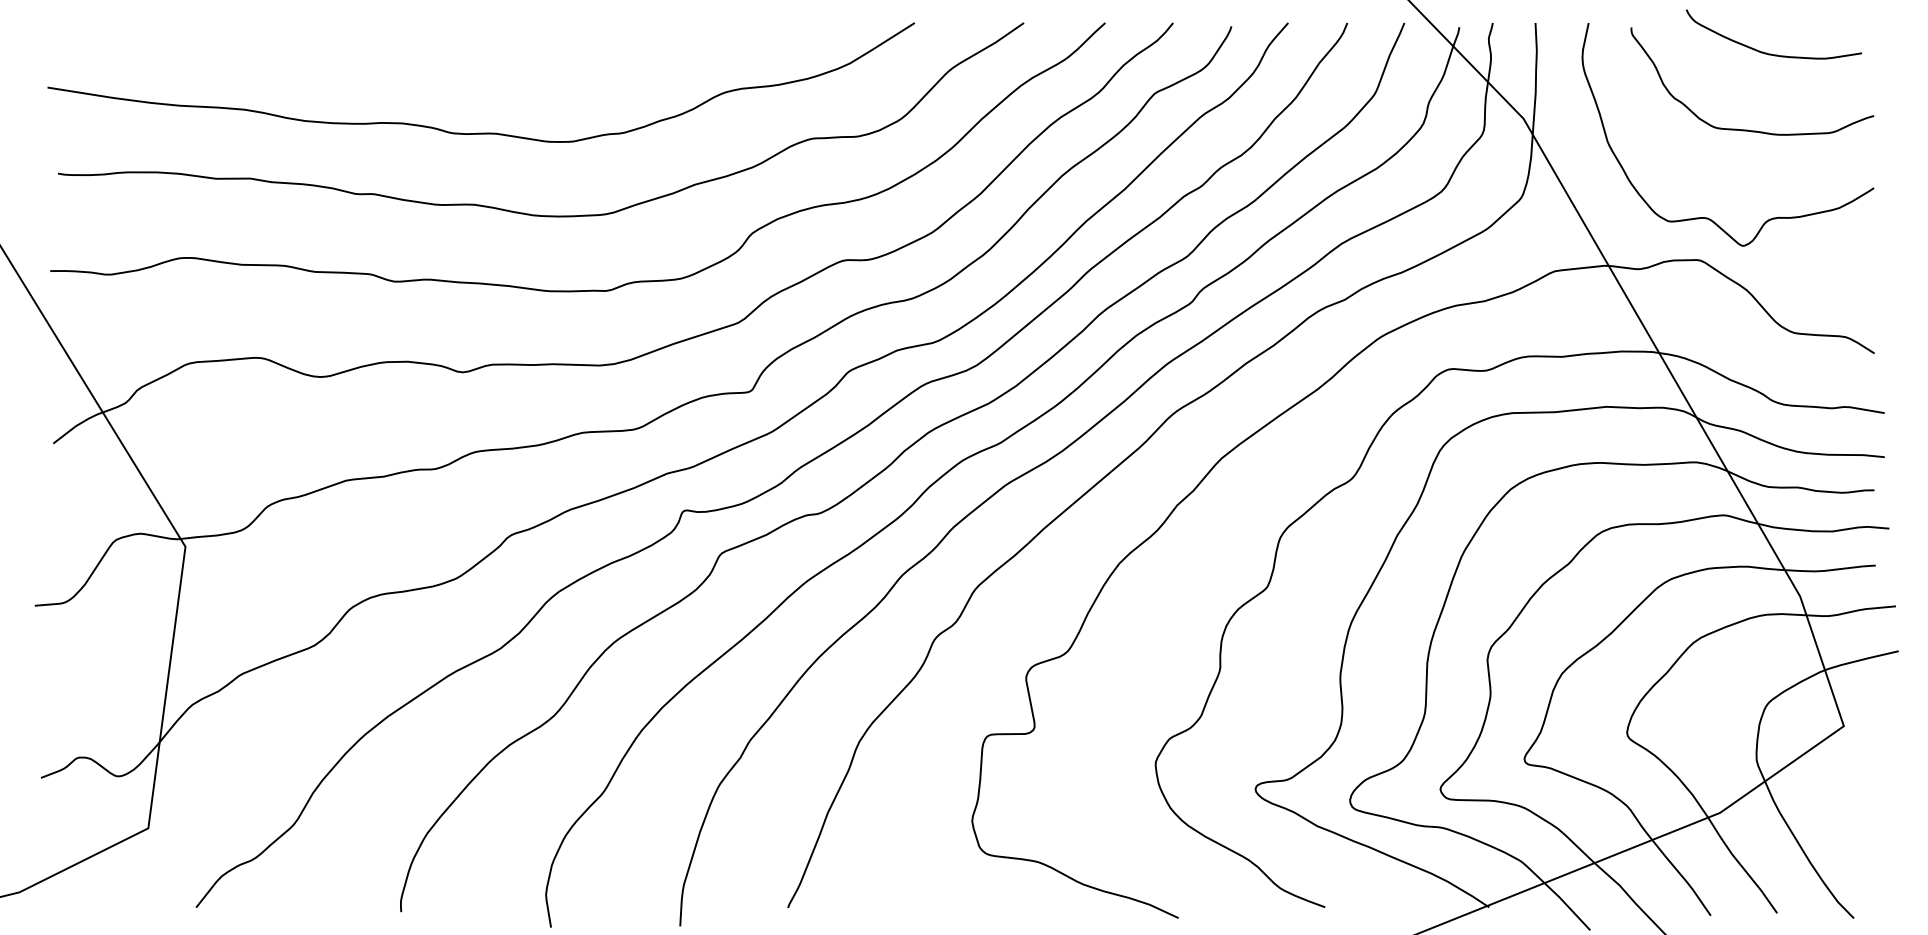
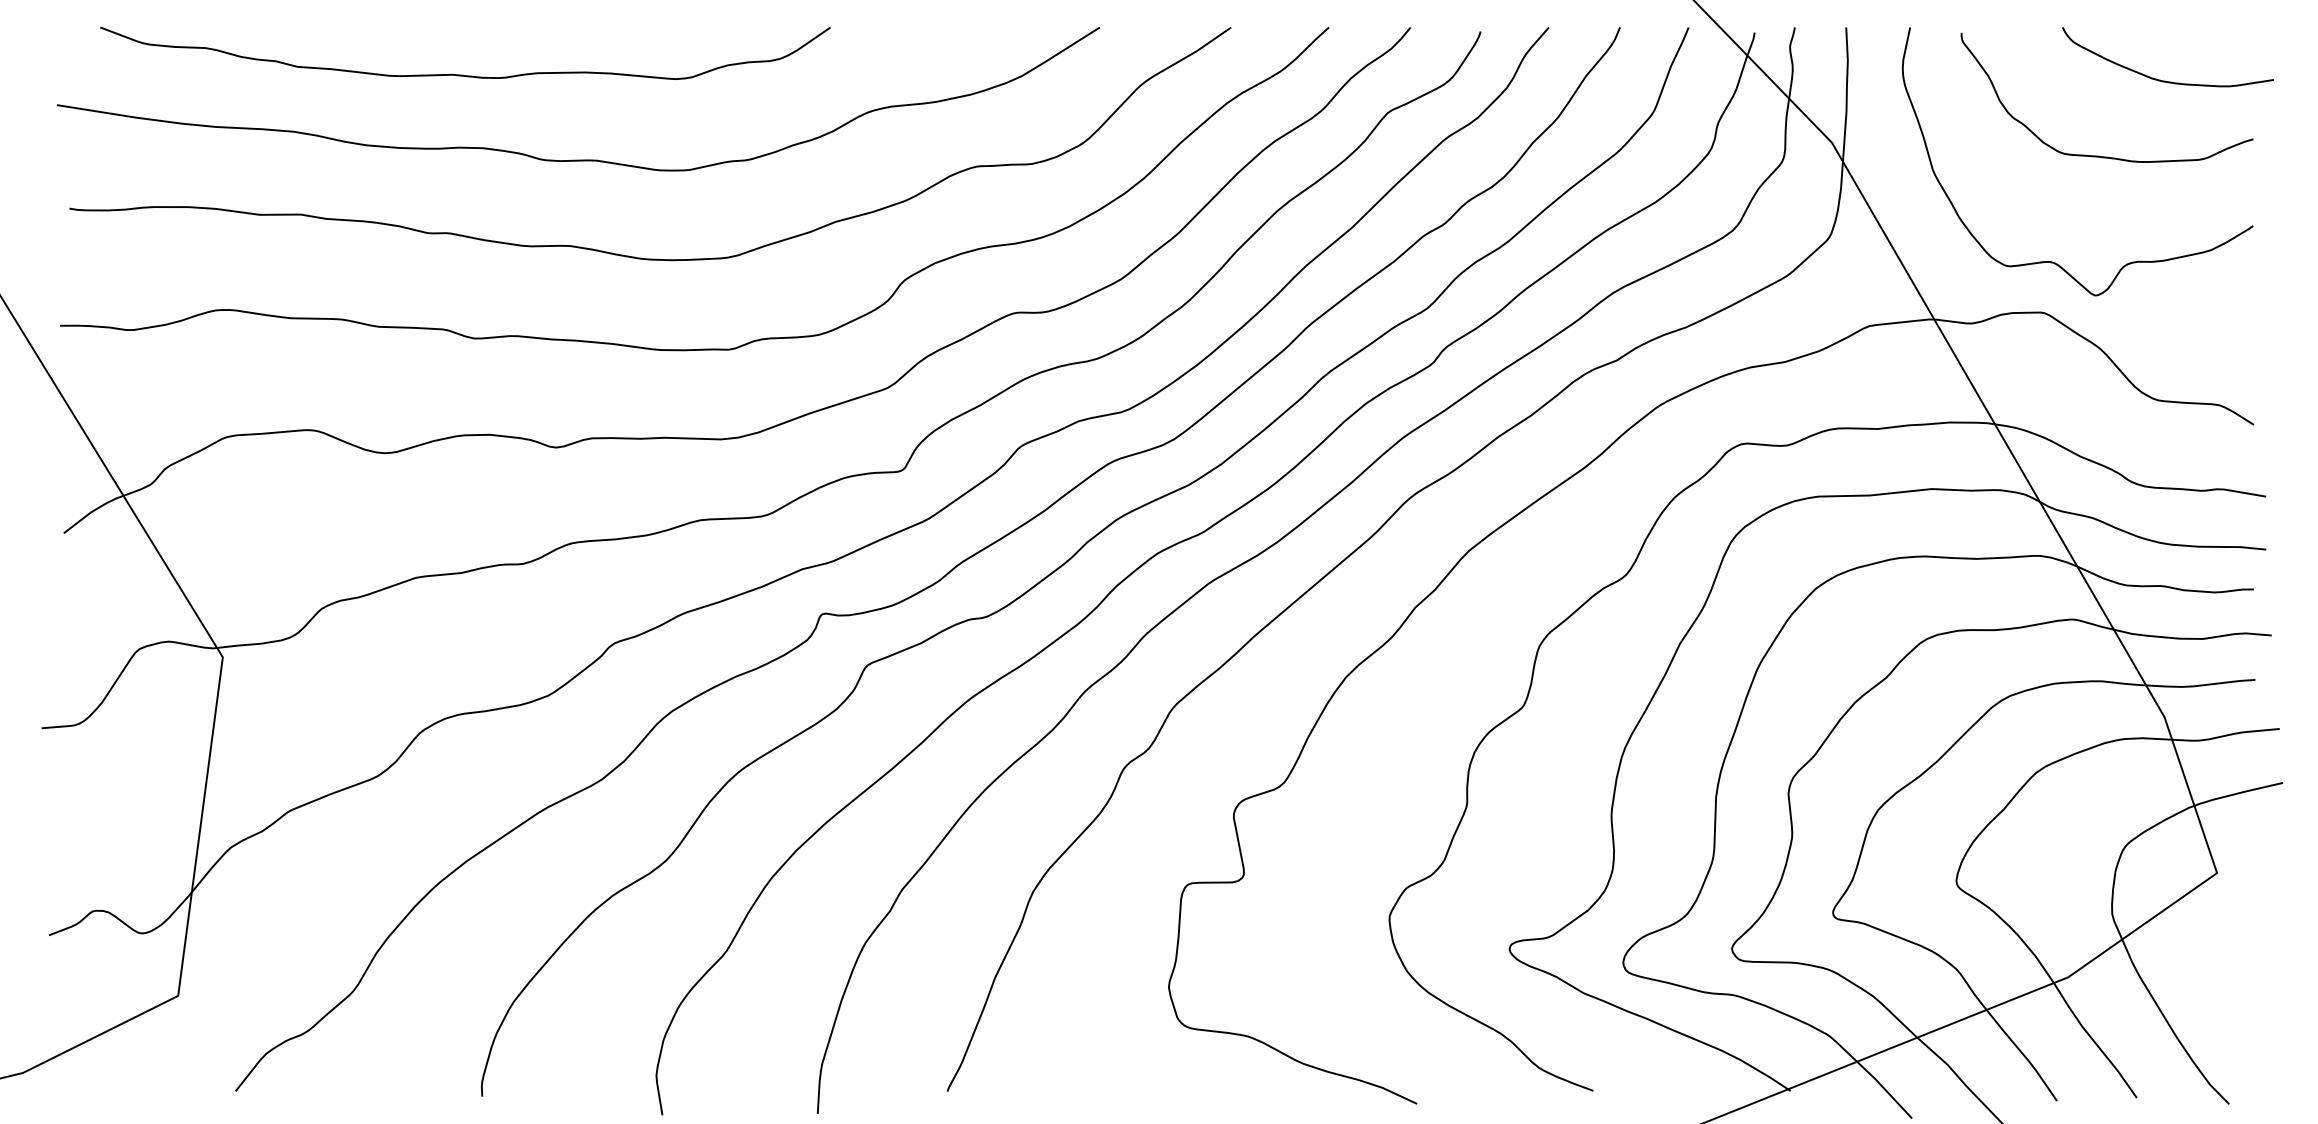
curve: (1767, 52) -> (2160, 79), moved
curve: (384, 62) -> (462, 74), added

